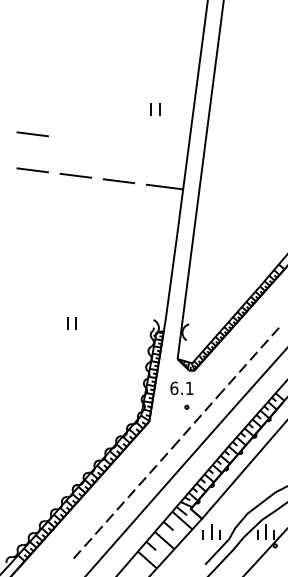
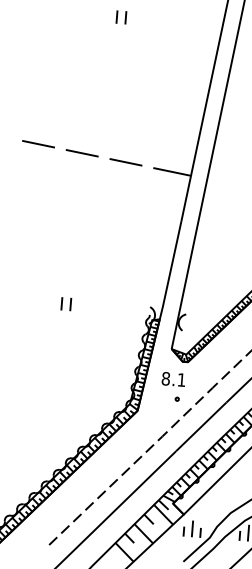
part: (155, 109) -> (121, 17), moved
line: (32, 134) -> (41, 107), removed
text: (174, 387) -> (166, 377), 6.1 -> 8.1

